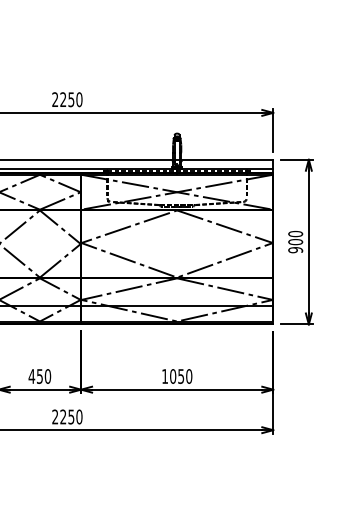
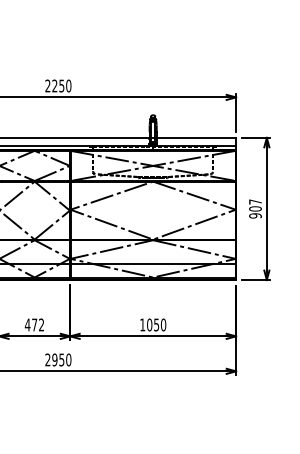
text: (295, 233) -> (255, 201), 900 -> 907
text: (44, 375) -> (38, 324), 450 -> 472
text: (62, 416) -> (54, 359), 2250 -> 2950

